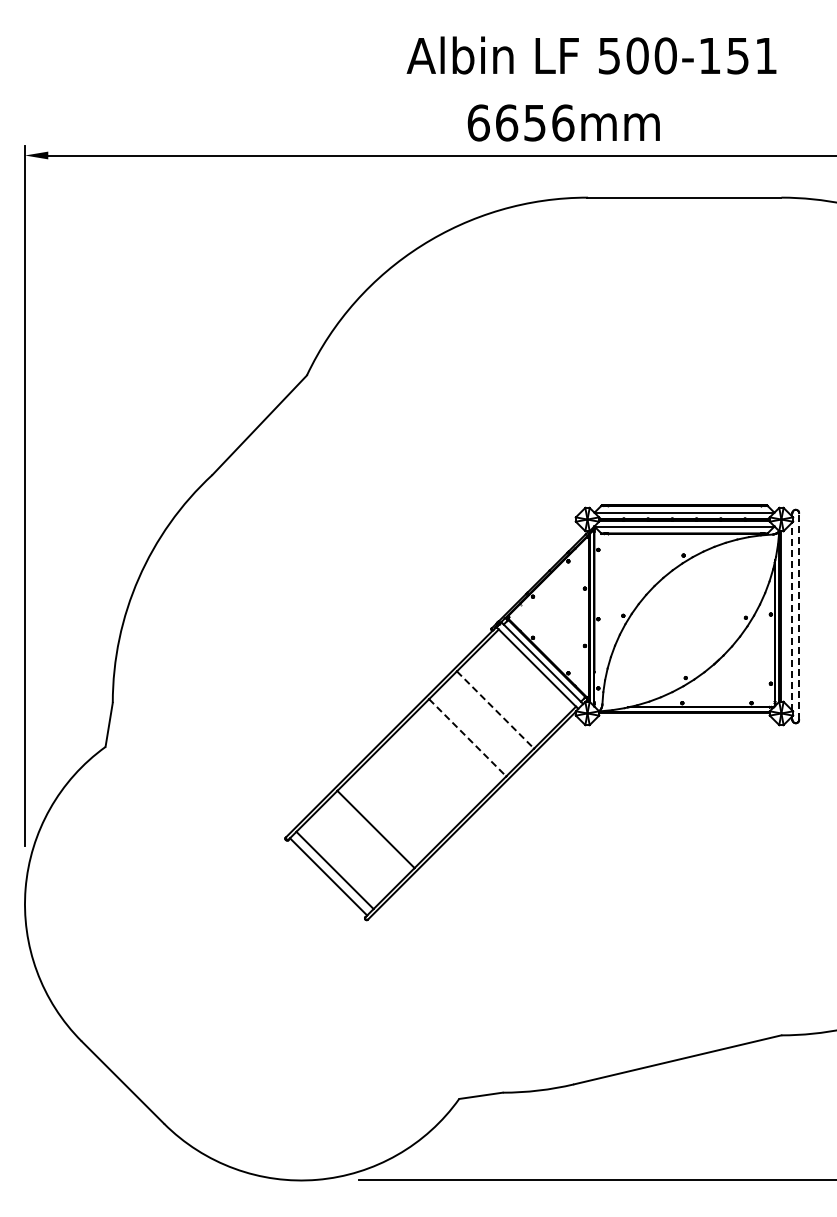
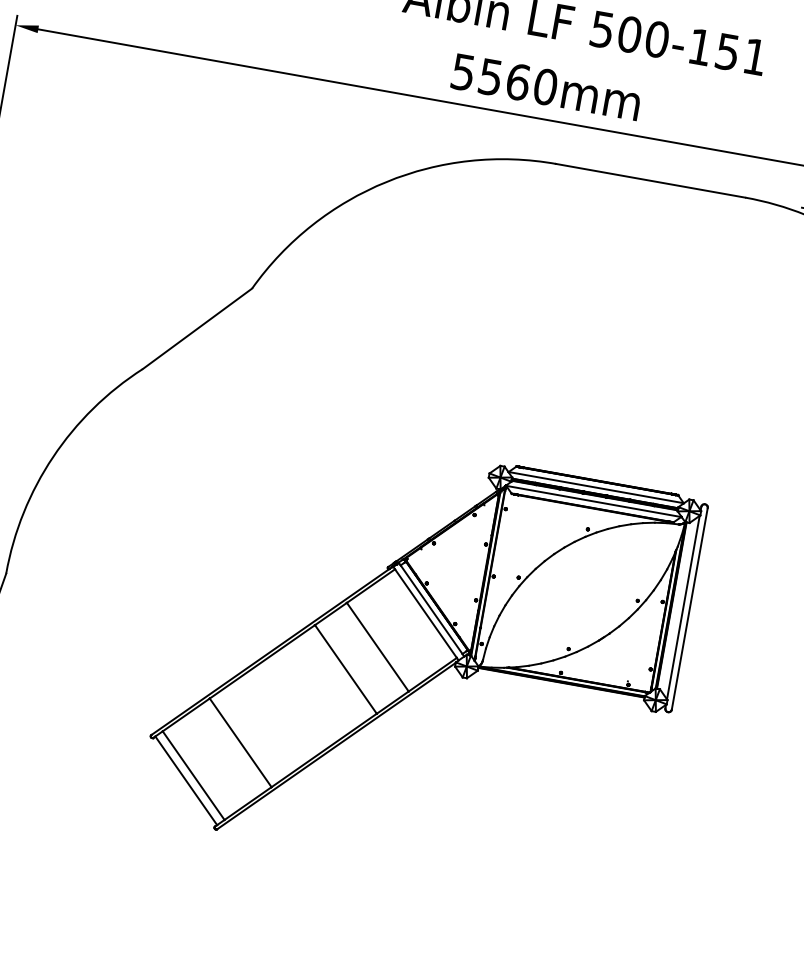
text: (520, 122) -> (504, 79), 6656mm -> 5560mm
line: (792, 616) -> (683, 607), dashed -> solid
line: (799, 616) -> (690, 608), dashed -> solid
line: (495, 710) -> (377, 647), dashed -> solid
line: (467, 737) -> (345, 669), dashed -> solid

